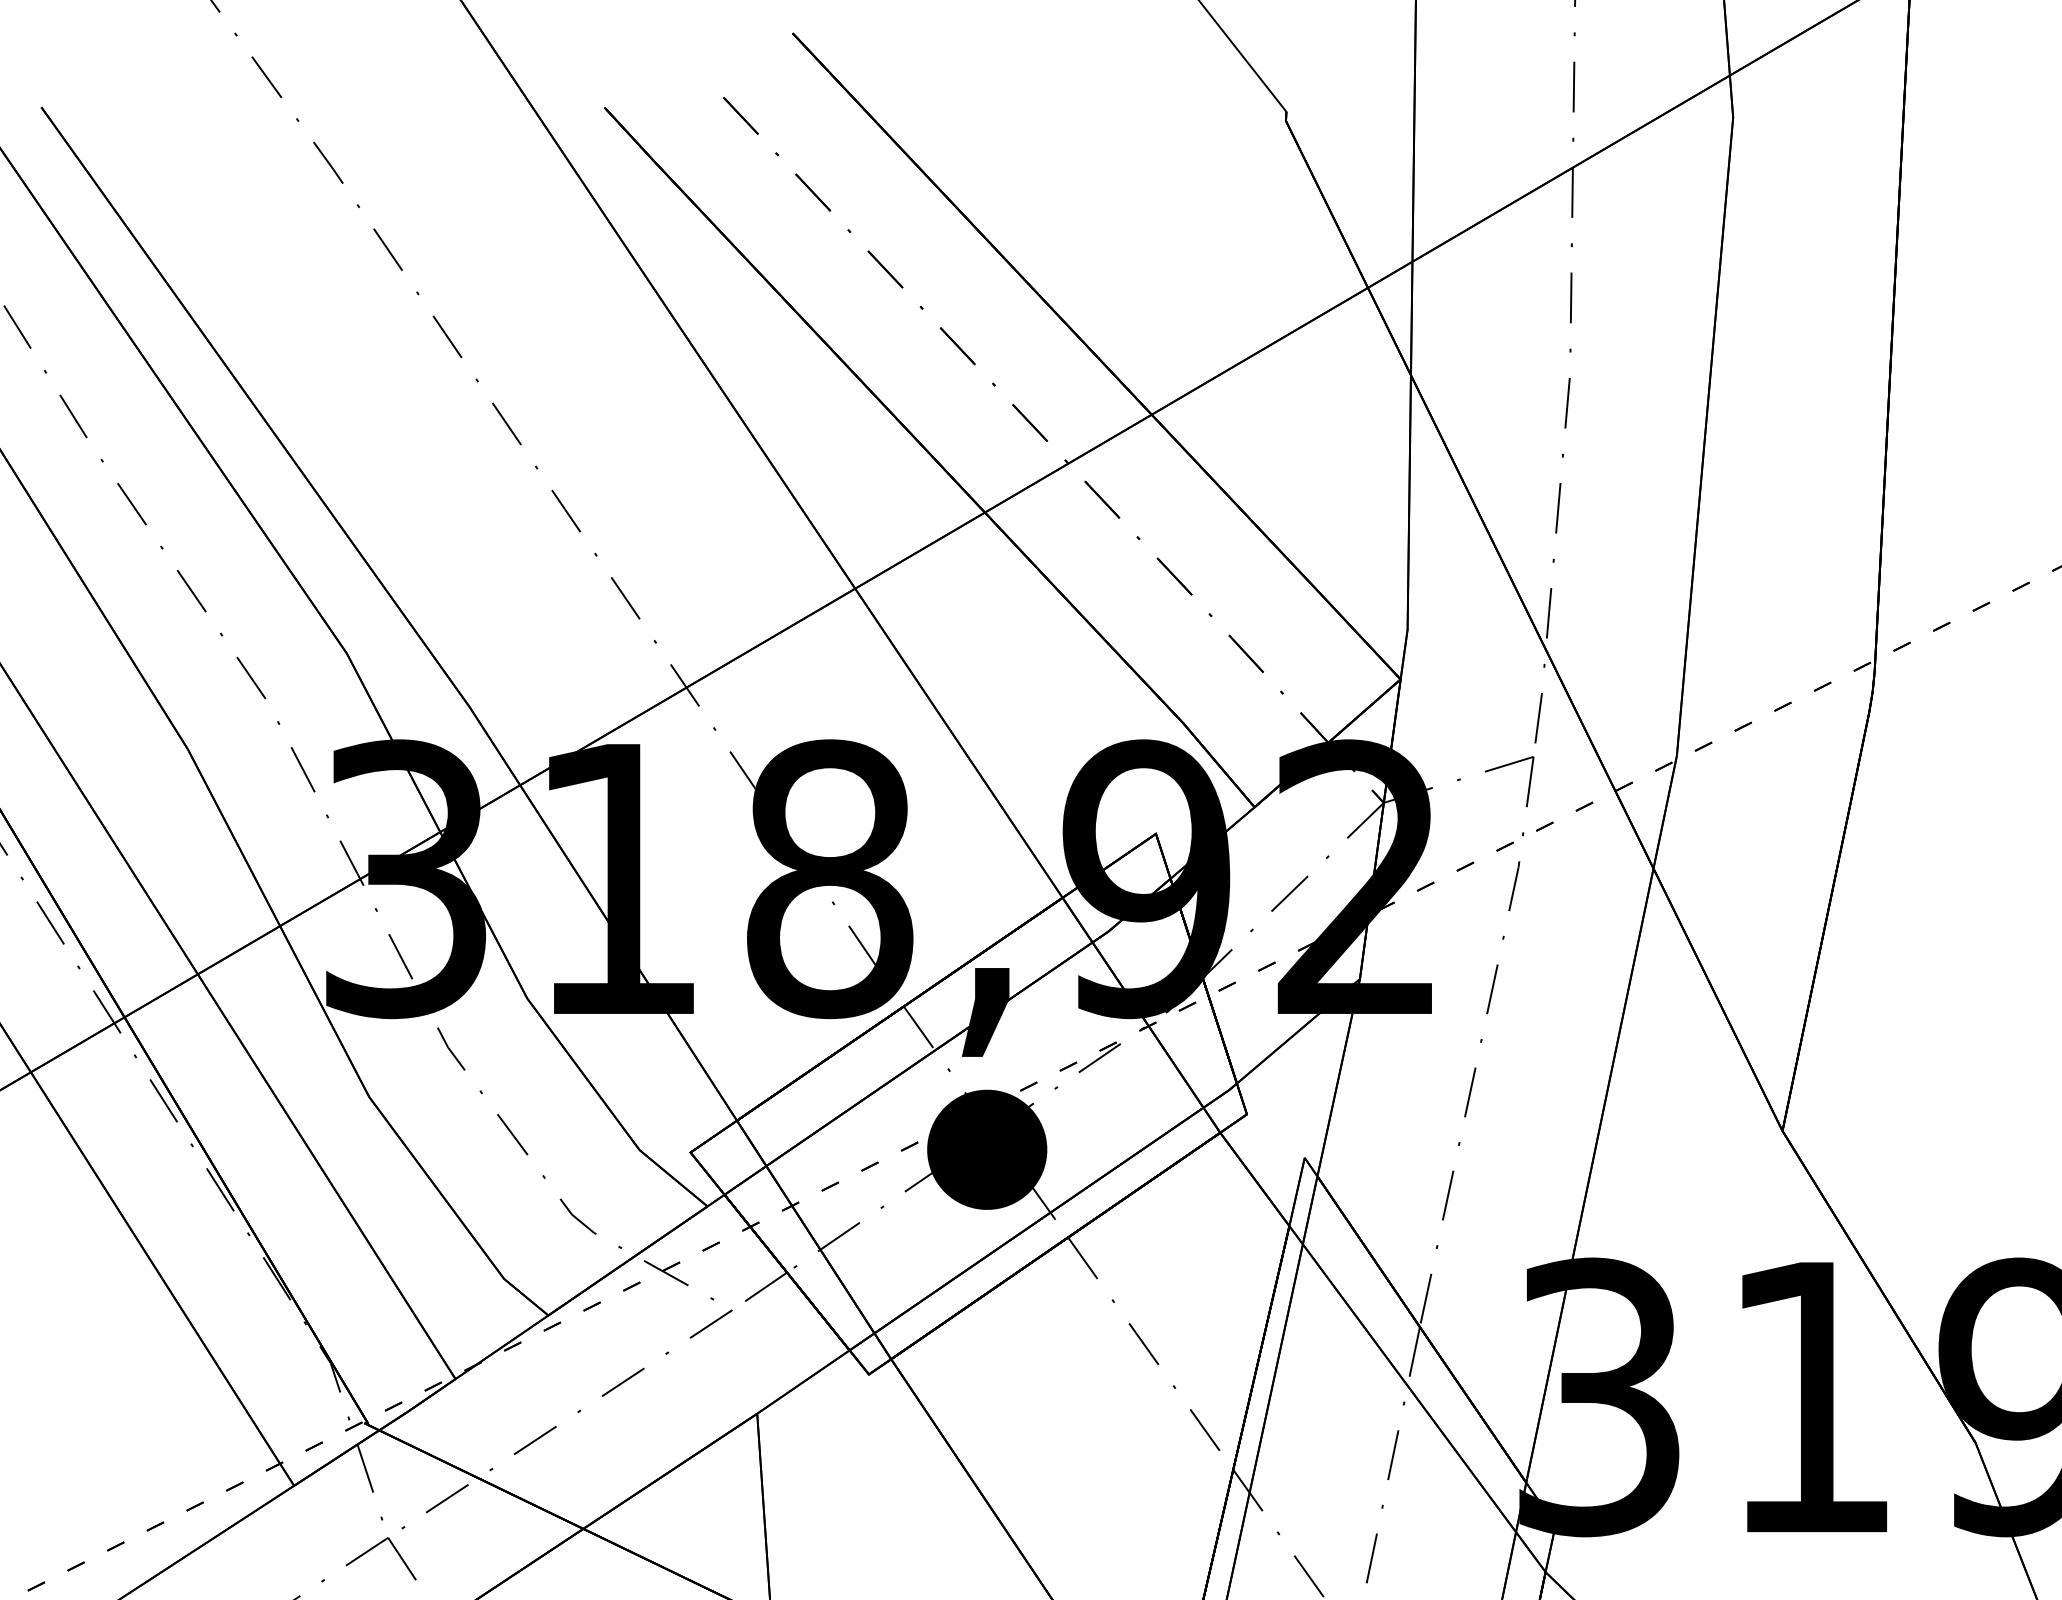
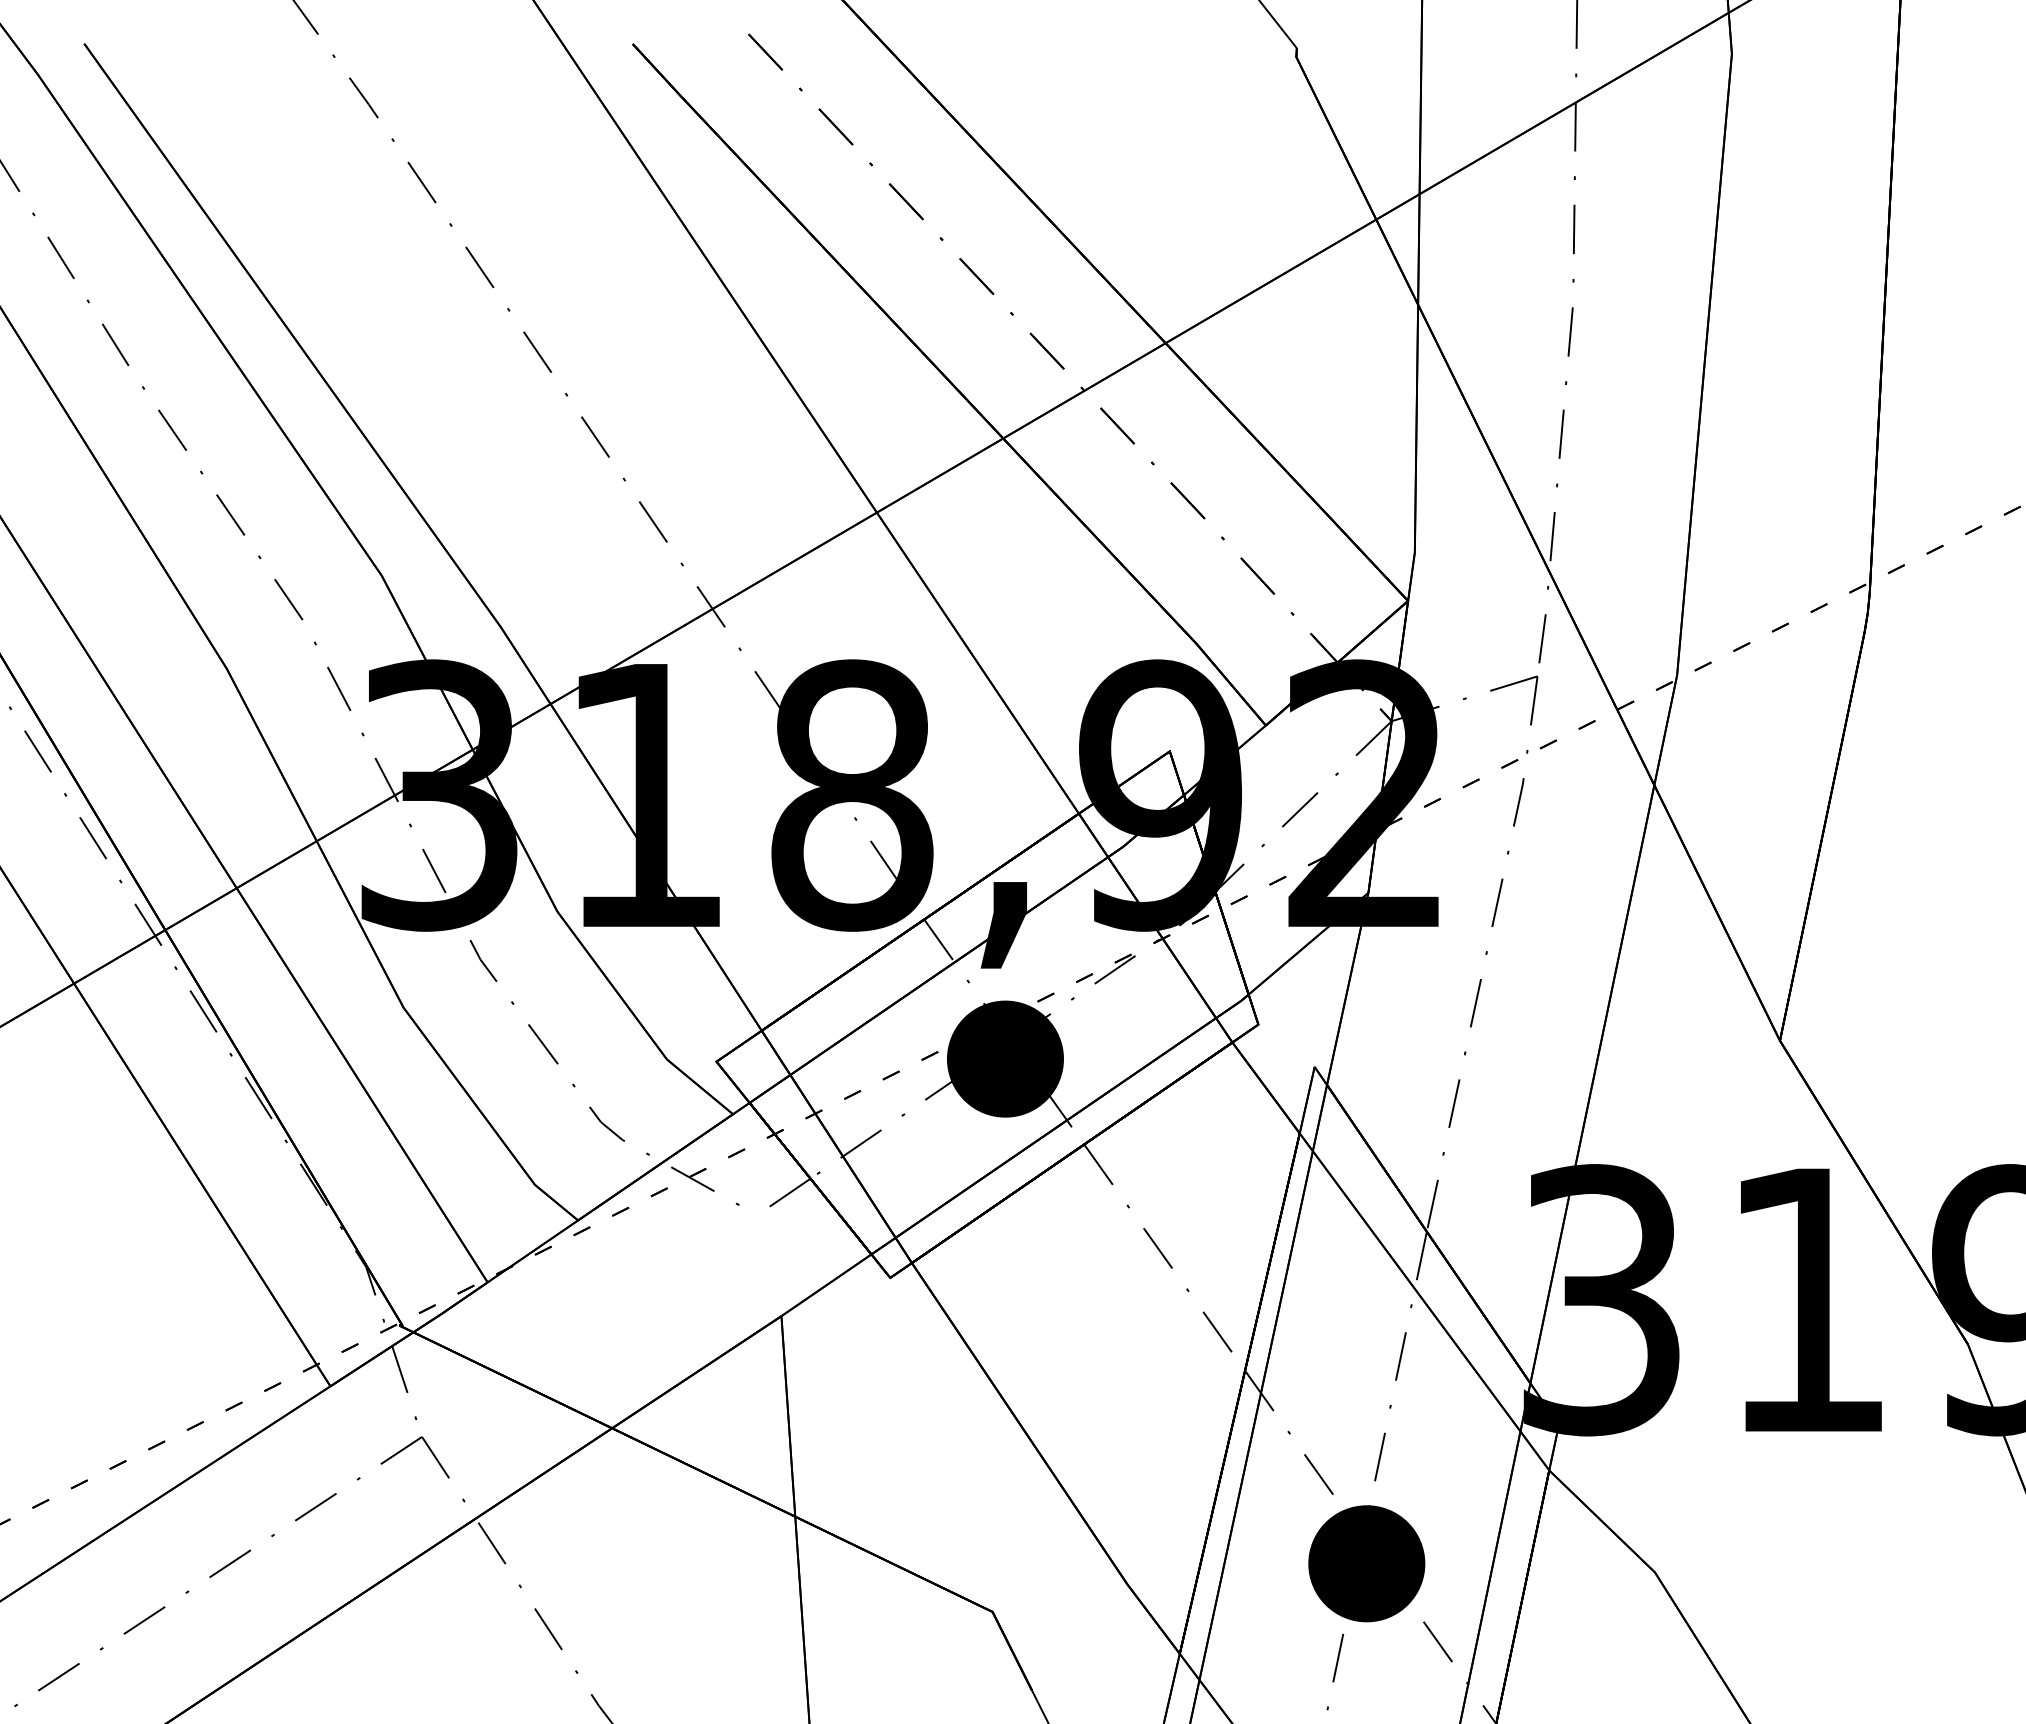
line: (577, 1412) -> (606, 1314), removed

